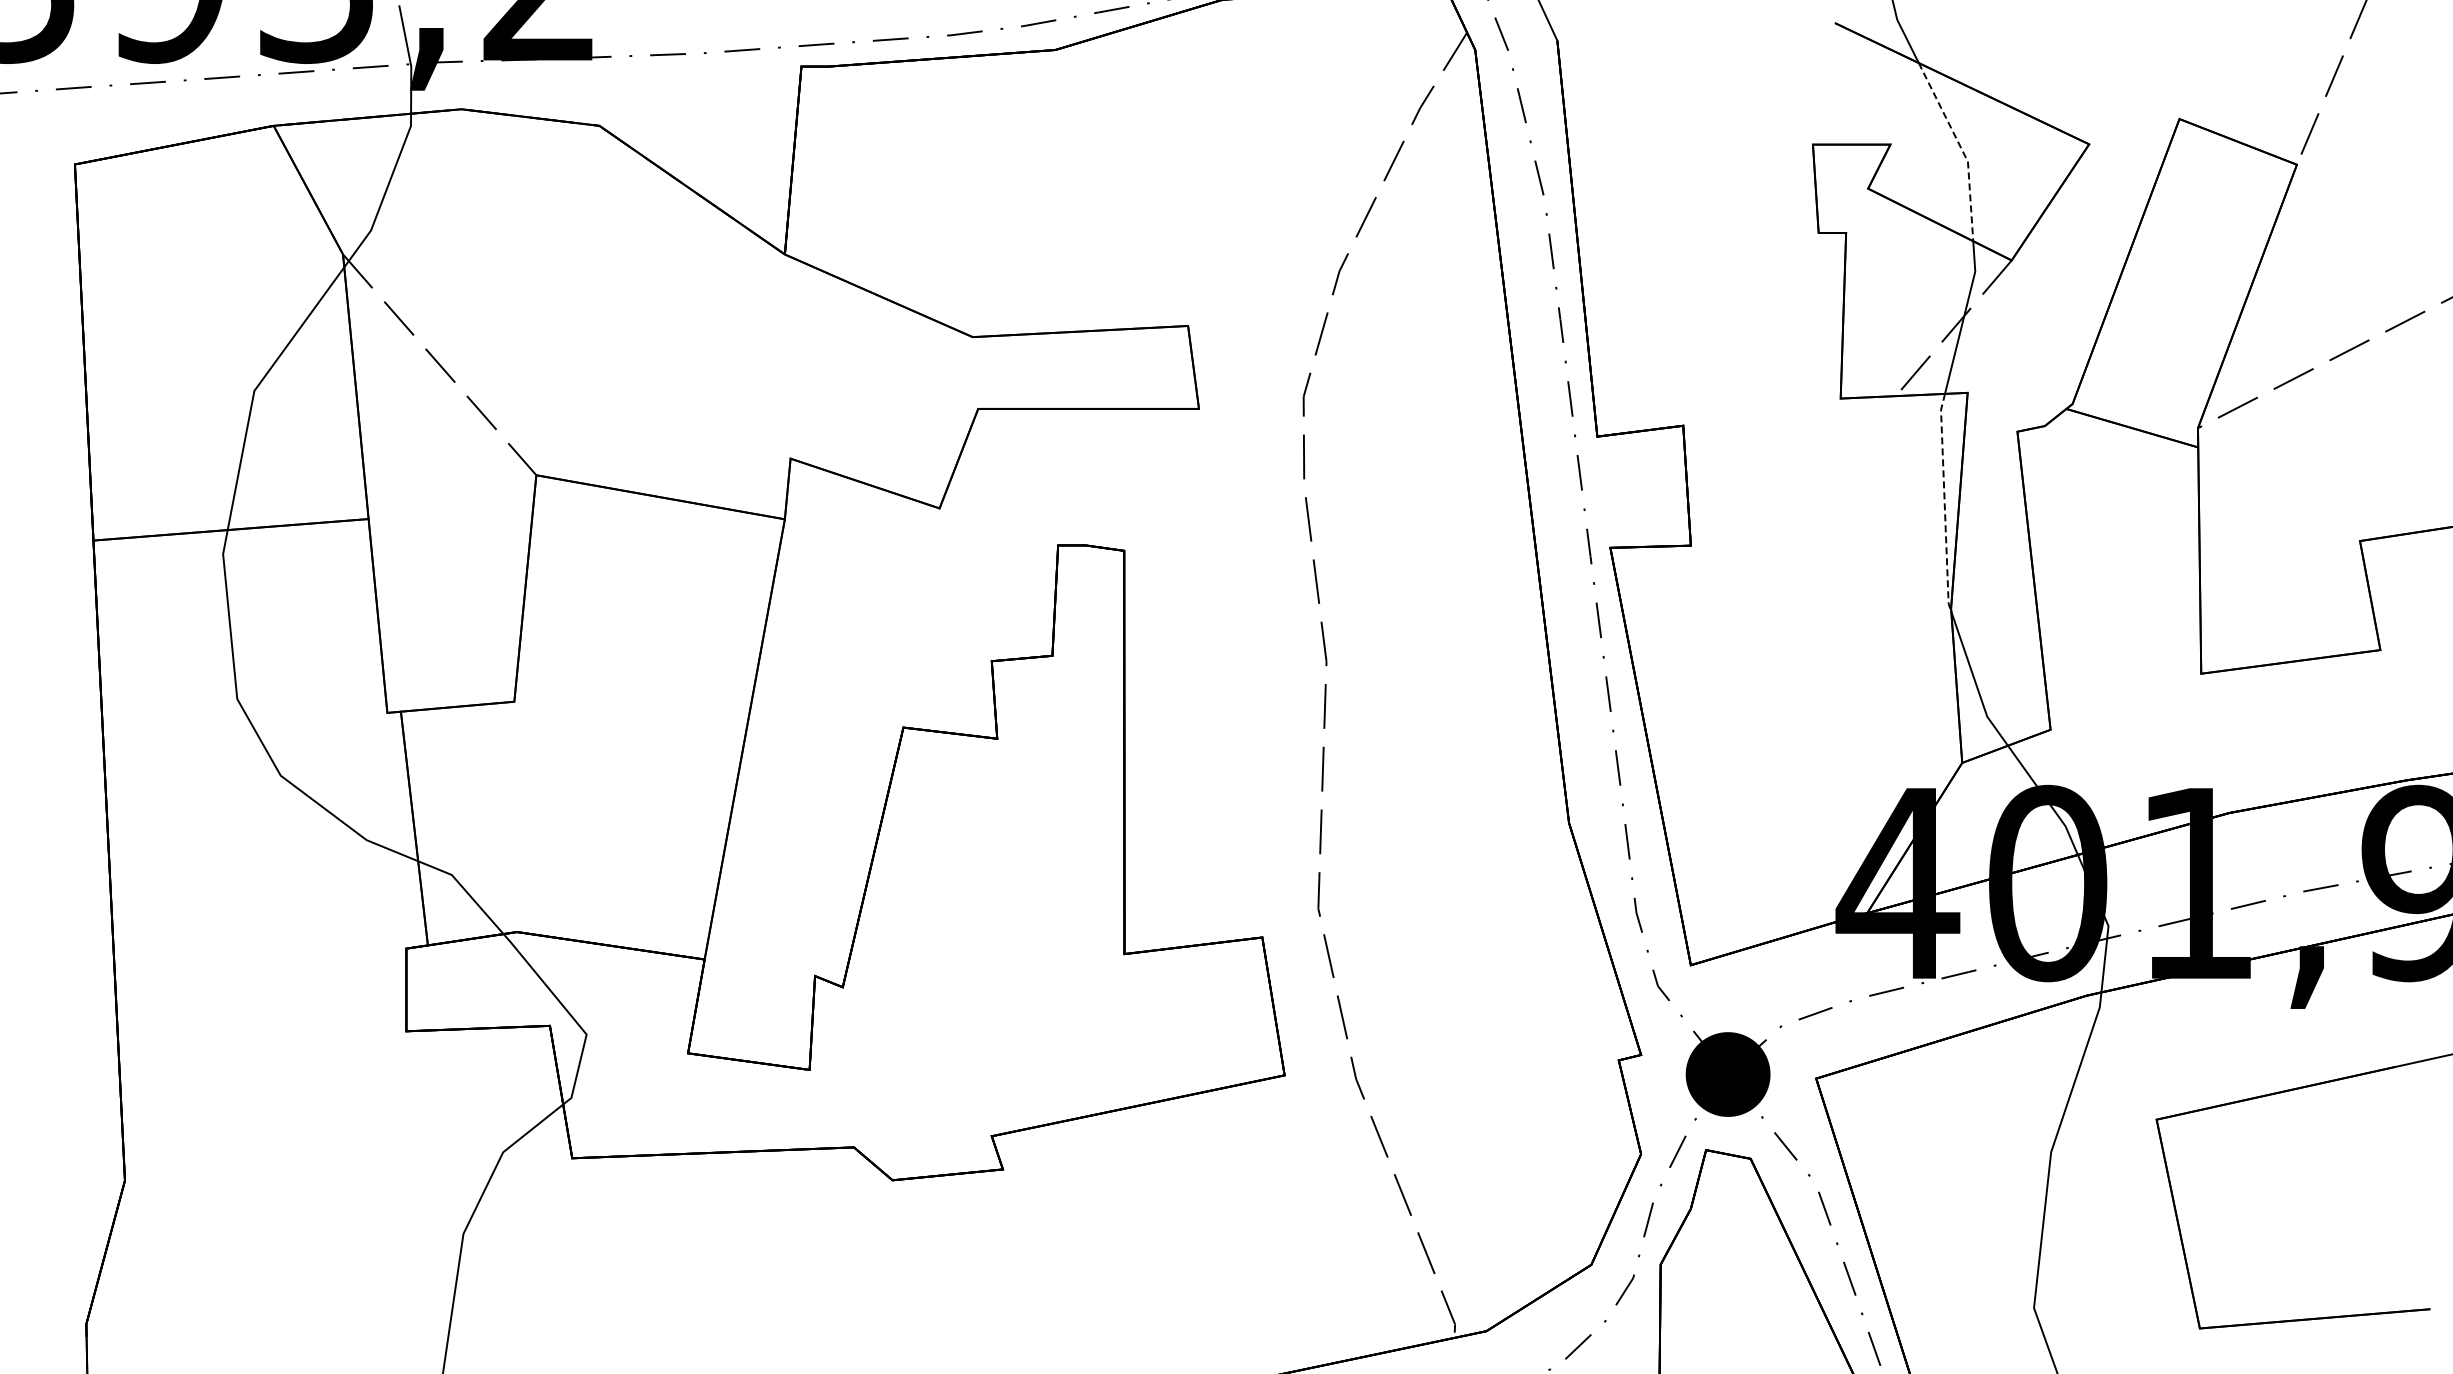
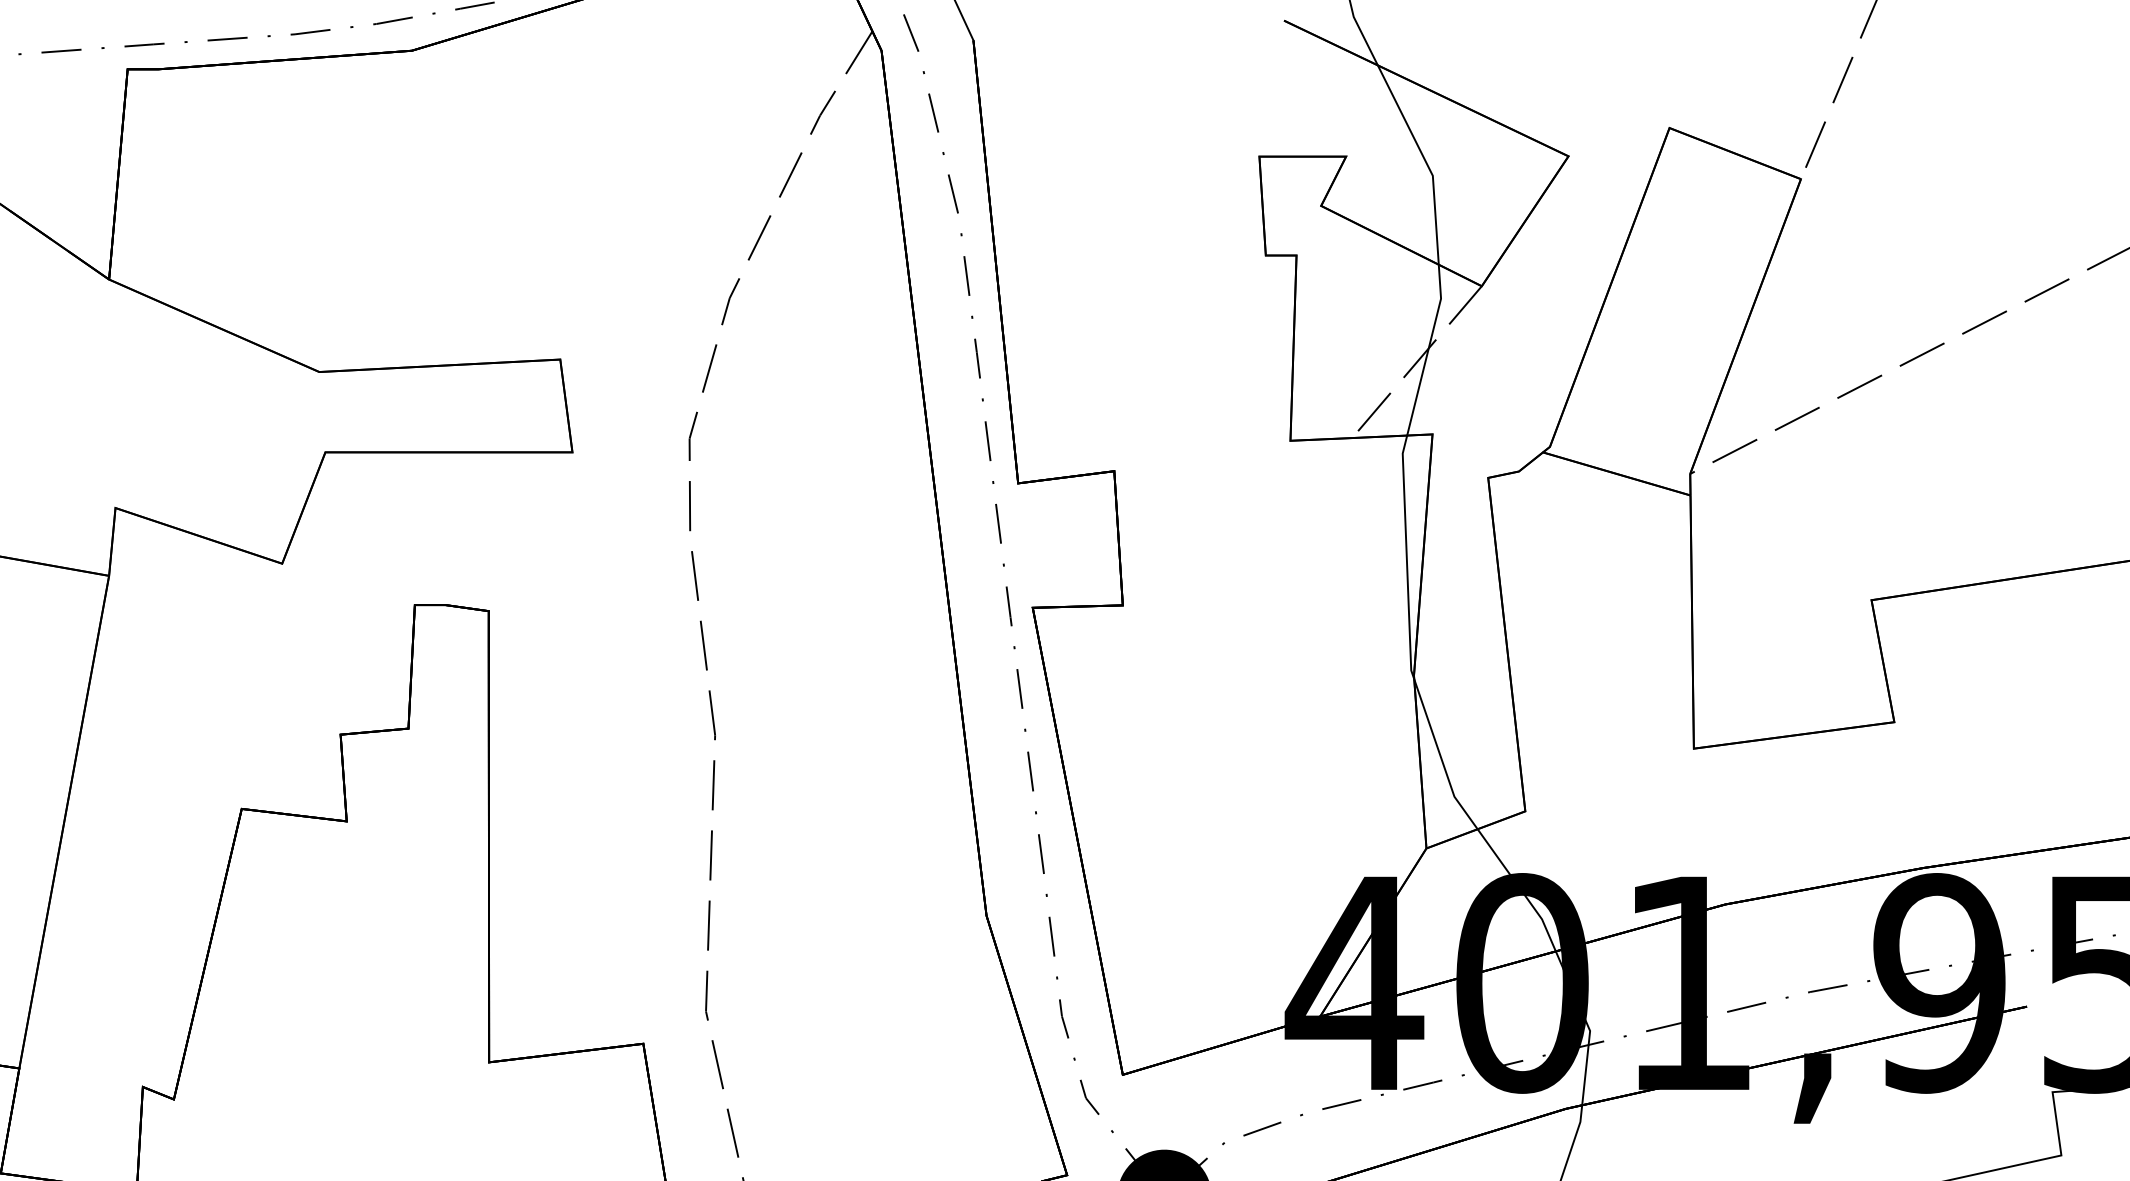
line: (1961, 148) -> (1425, 160), dashed -> solid
line: (1944, 503) -> (1406, 558), dashed -> solid

